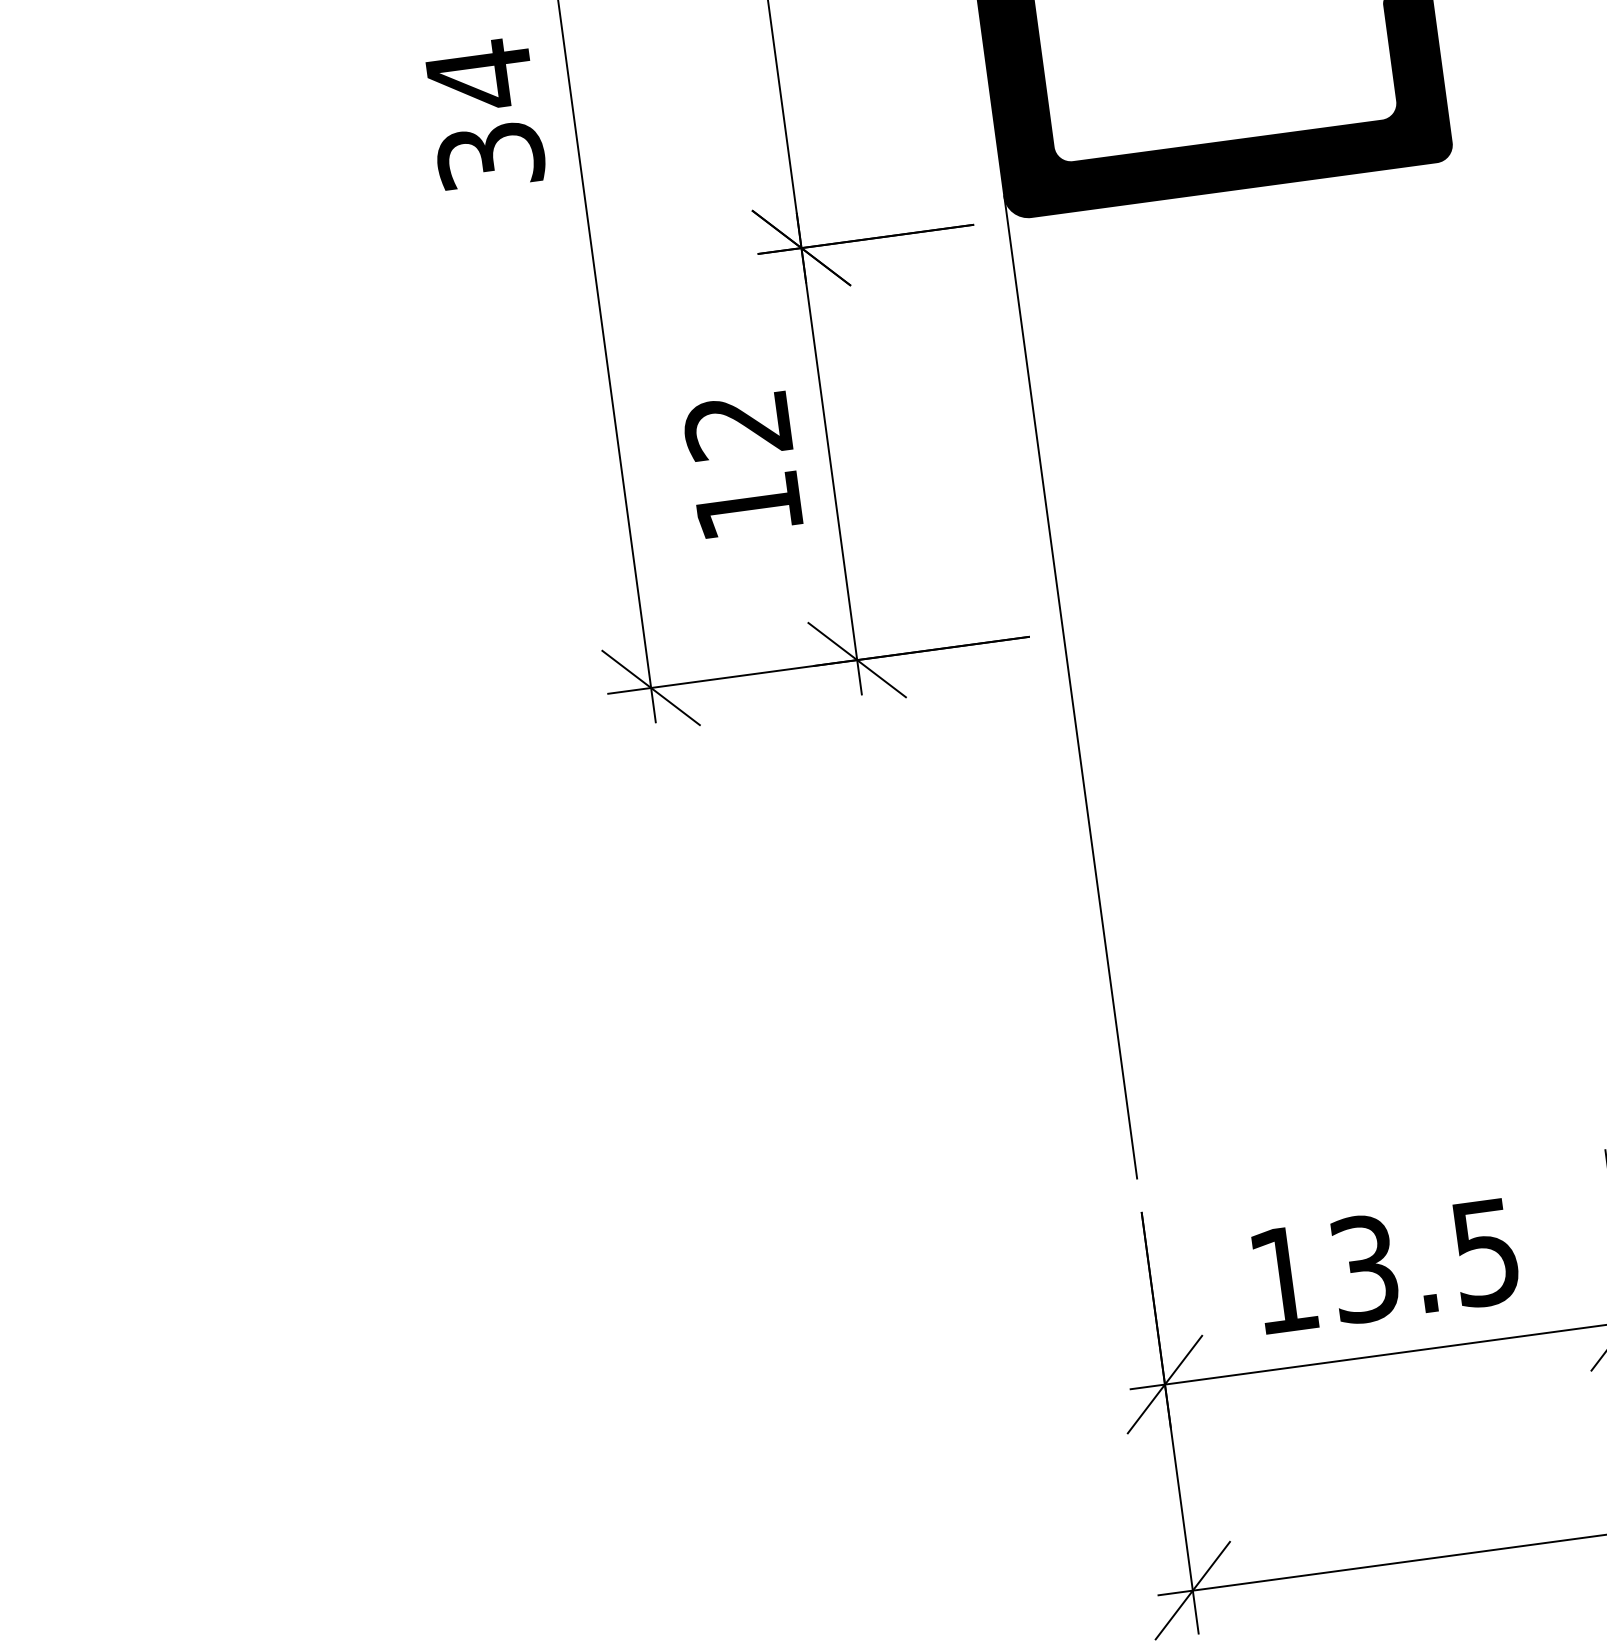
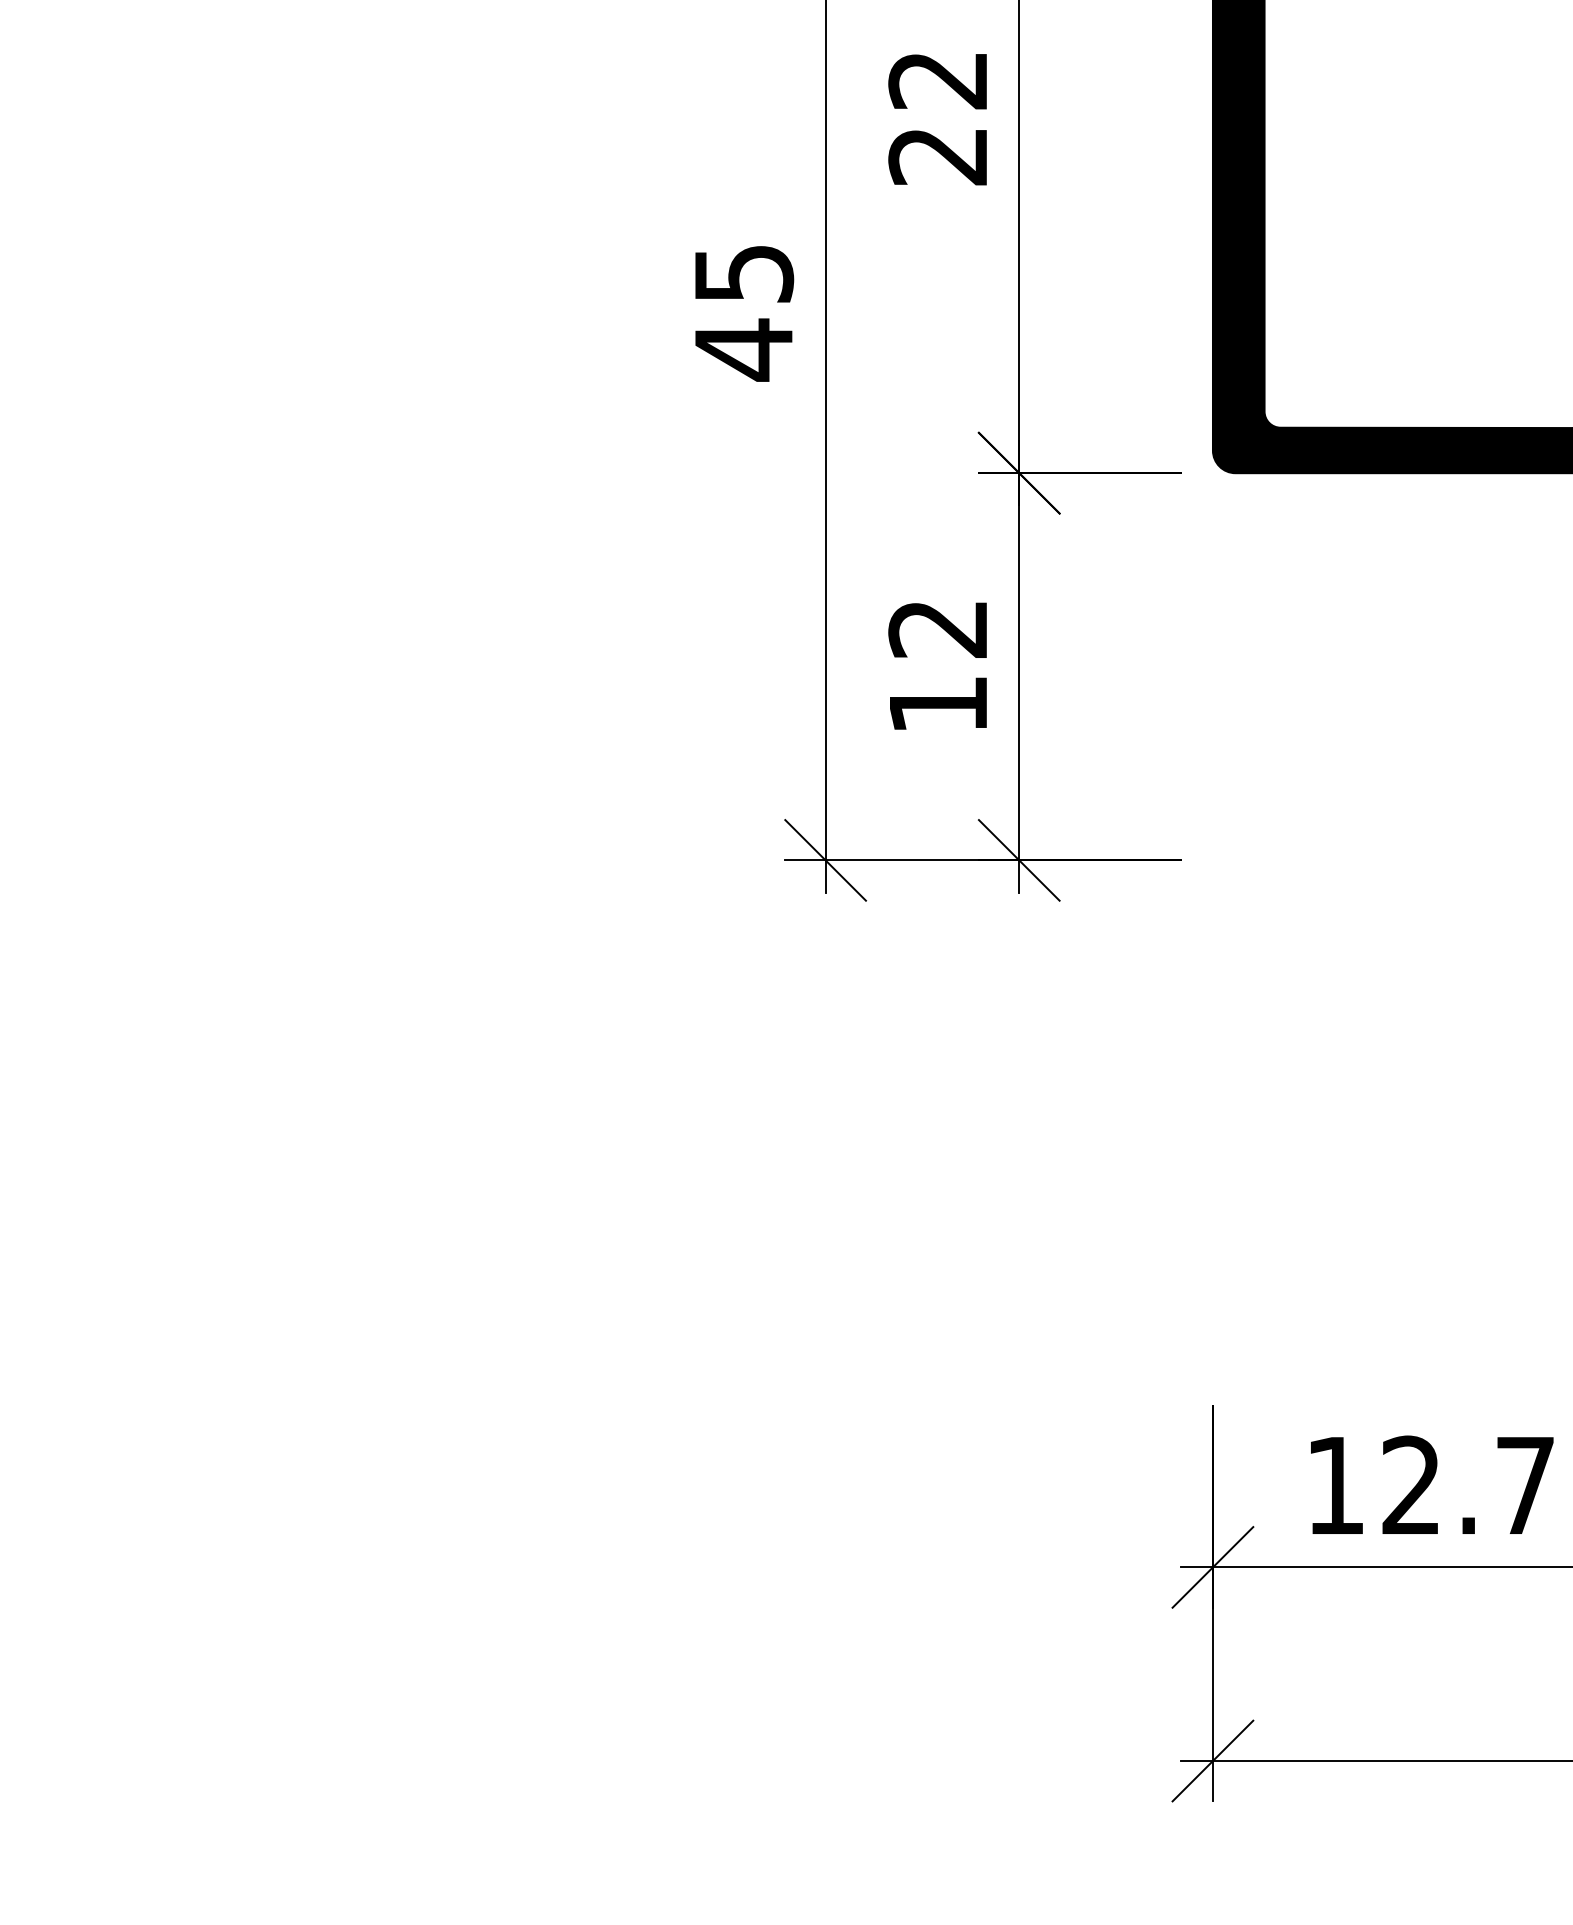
text: (484, 115) -> (743, 311), 34 -> 45
line: (1070, 686) -> (1212, 911), removed
text: (1424, 1260) -> (1467, 1485), 13.5 -> 12.7

